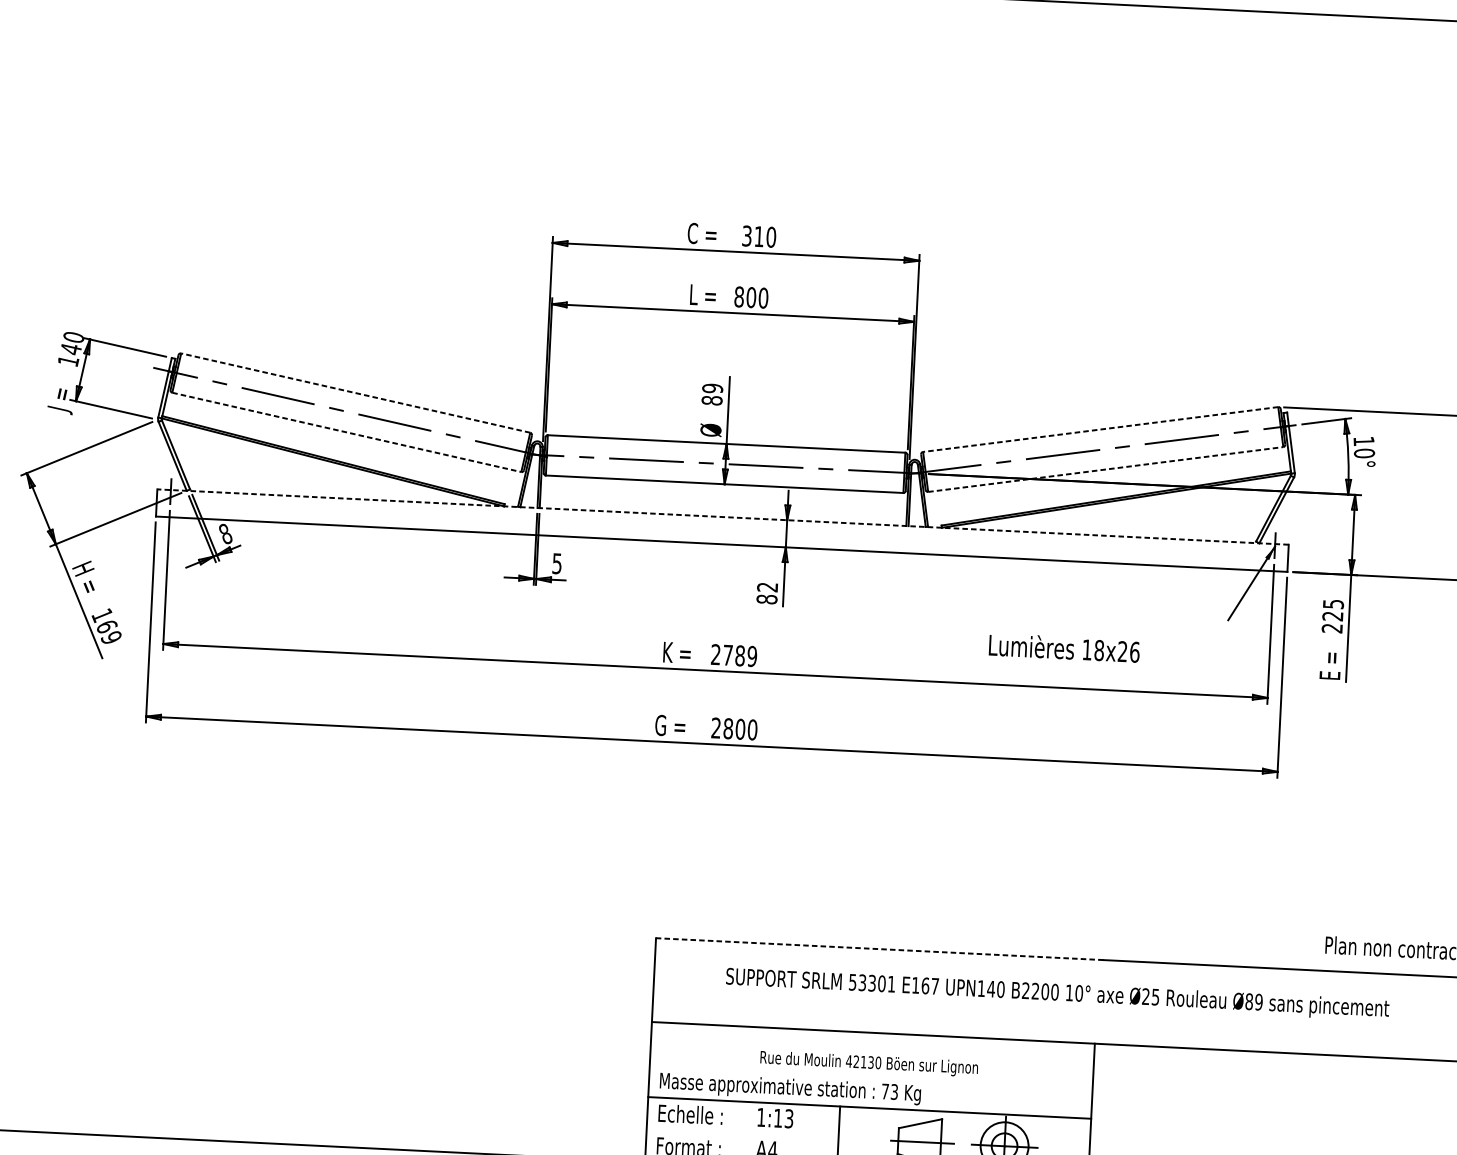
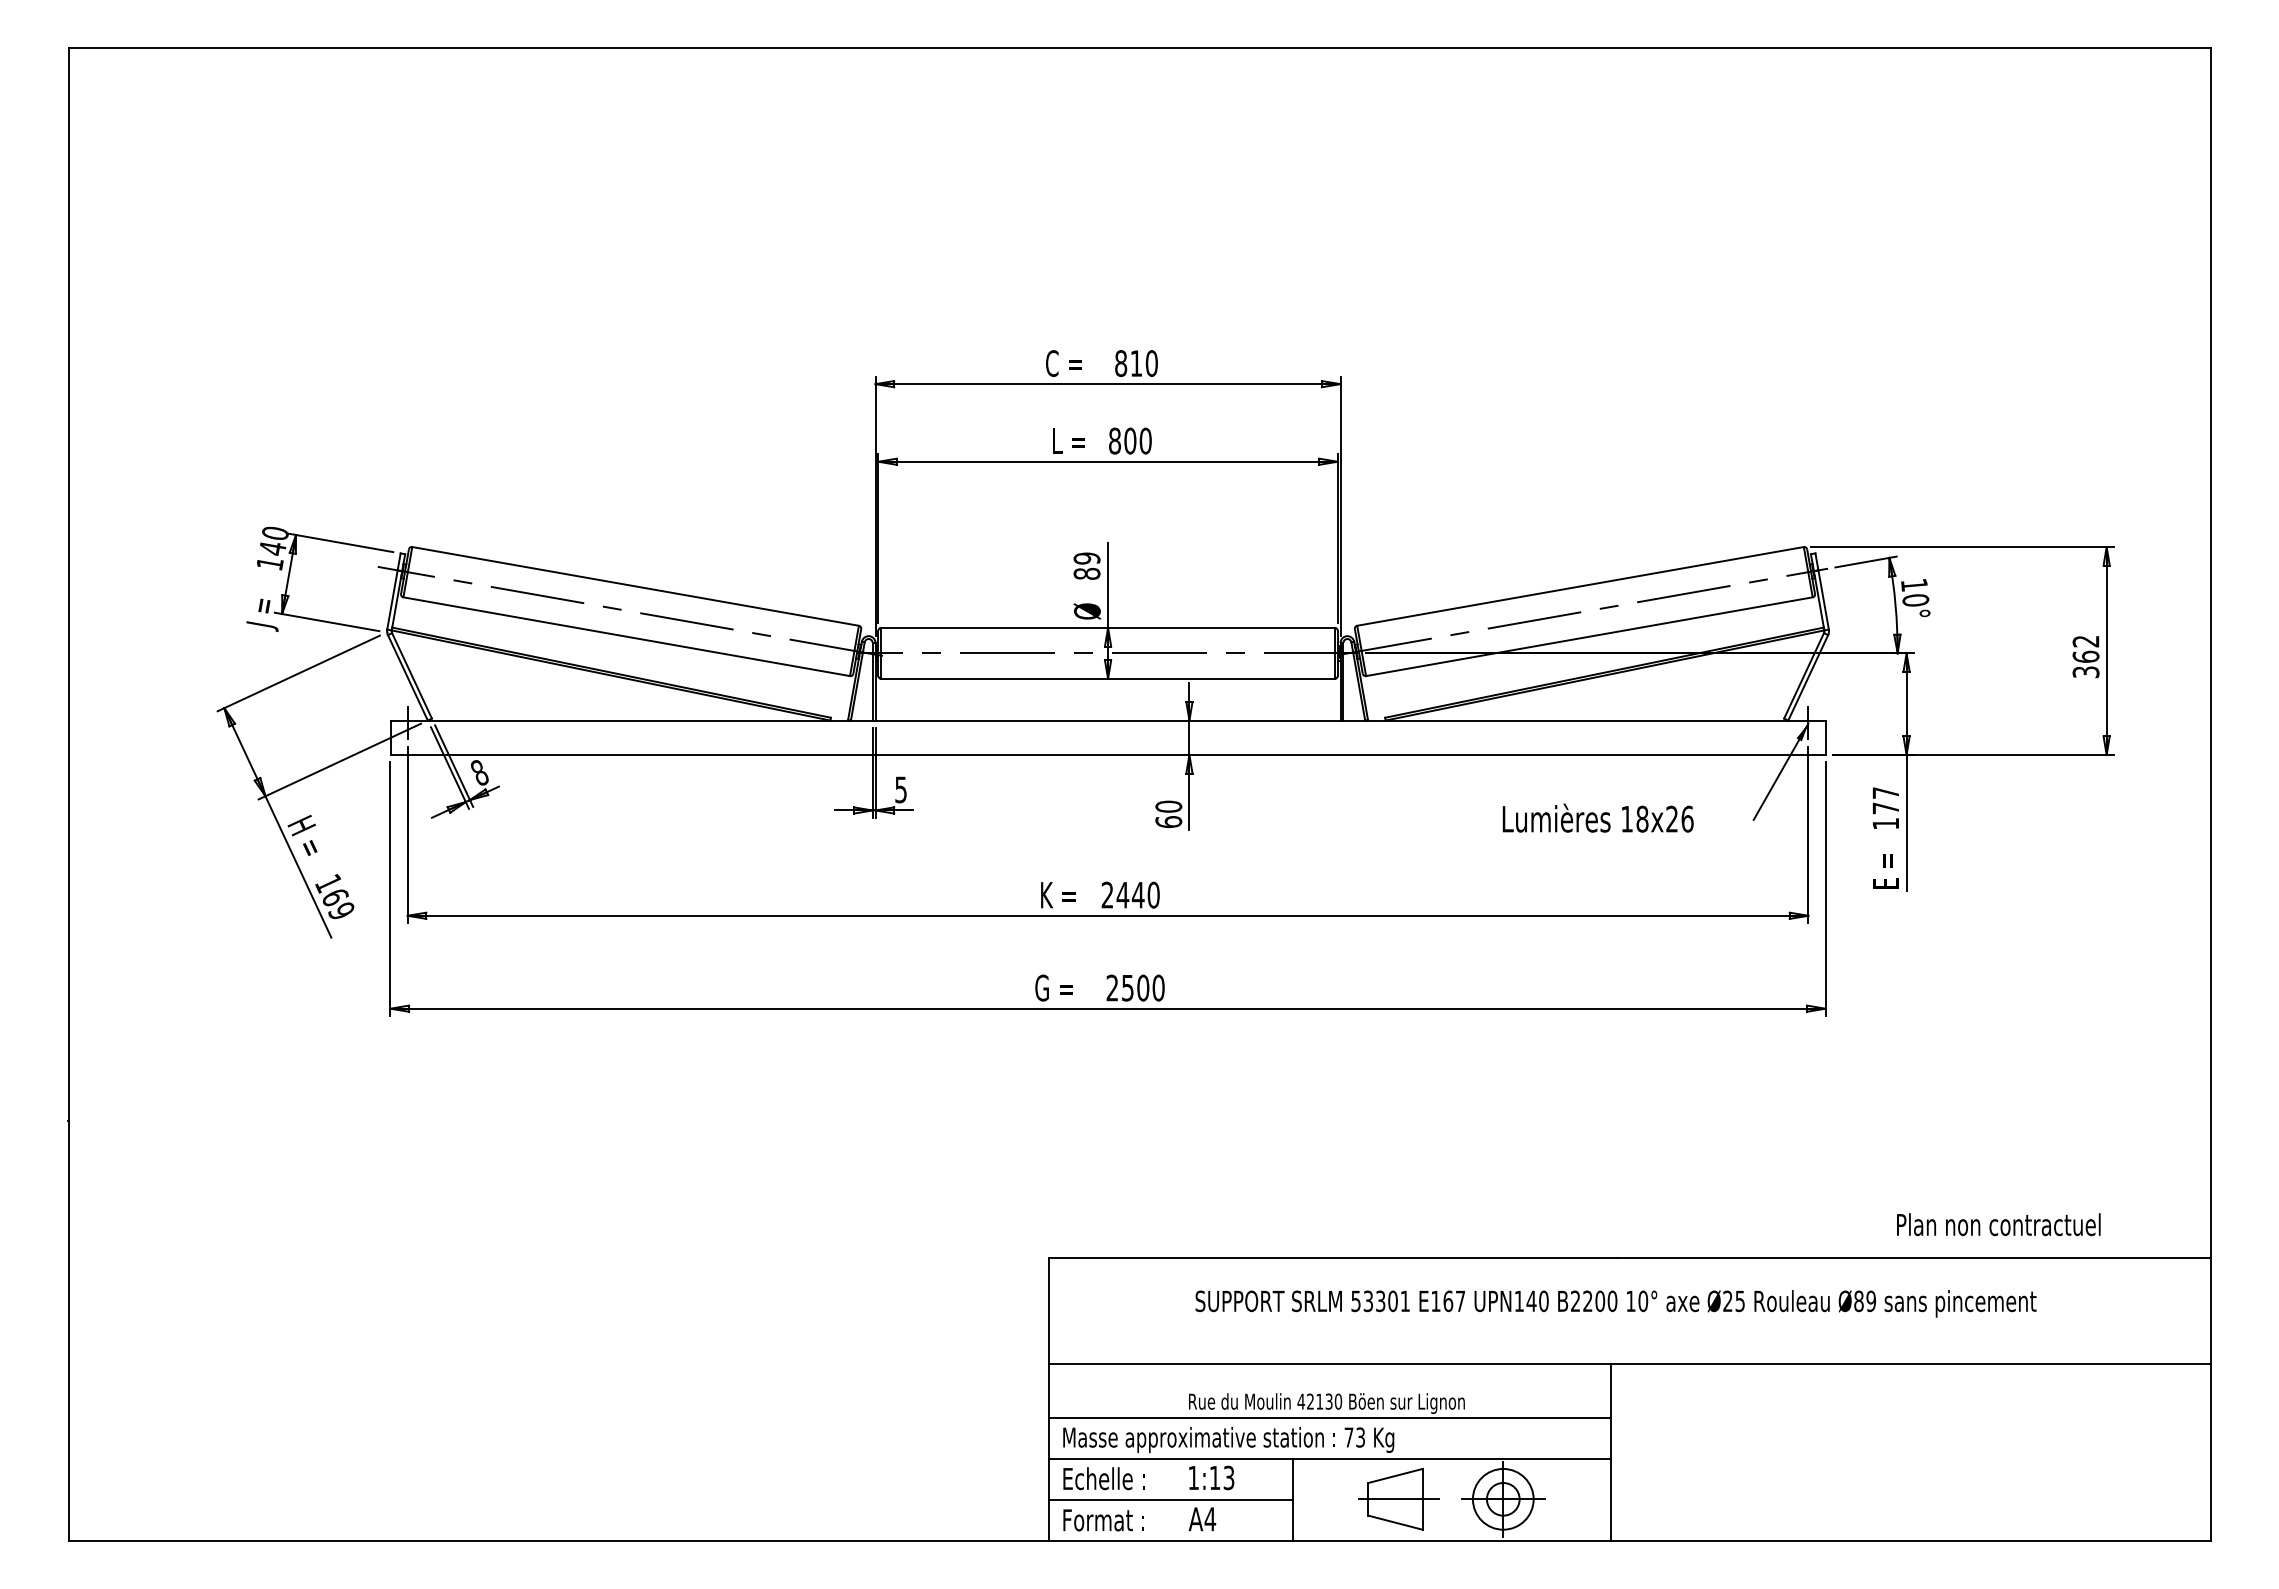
text: (747, 236) -> (1121, 363), 310 -> 810
line: (355, 393) -> (635, 586), dashed -> solid
line: (1100, 429) -> (1580, 586), dashed -> solid
line: (346, 432) -> (626, 636), dashed -> solid
line: (1105, 469) -> (1589, 636), dashed -> solid
line: (723, 517) -> (1108, 720), dashed -> solid
text: (767, 593) -> (1168, 814), 82 -> 60
text: (1332, 616) -> (1885, 808), 225 -> 177
text: (1063, 647) -> (1597, 817), moved
text: (739, 655) -> (1137, 894), 2789 -> 2440
text: (728, 728) -> (1127, 987), 2800 -> 2500
line: (880, 949) -> (1333, 1257), dashed -> solid
text: (1057, 994) -> (1615, 1303), moved
line: (871, 1075) -> (1330, 1418), added
line: (742, 1134) -> (1170, 1500), added

